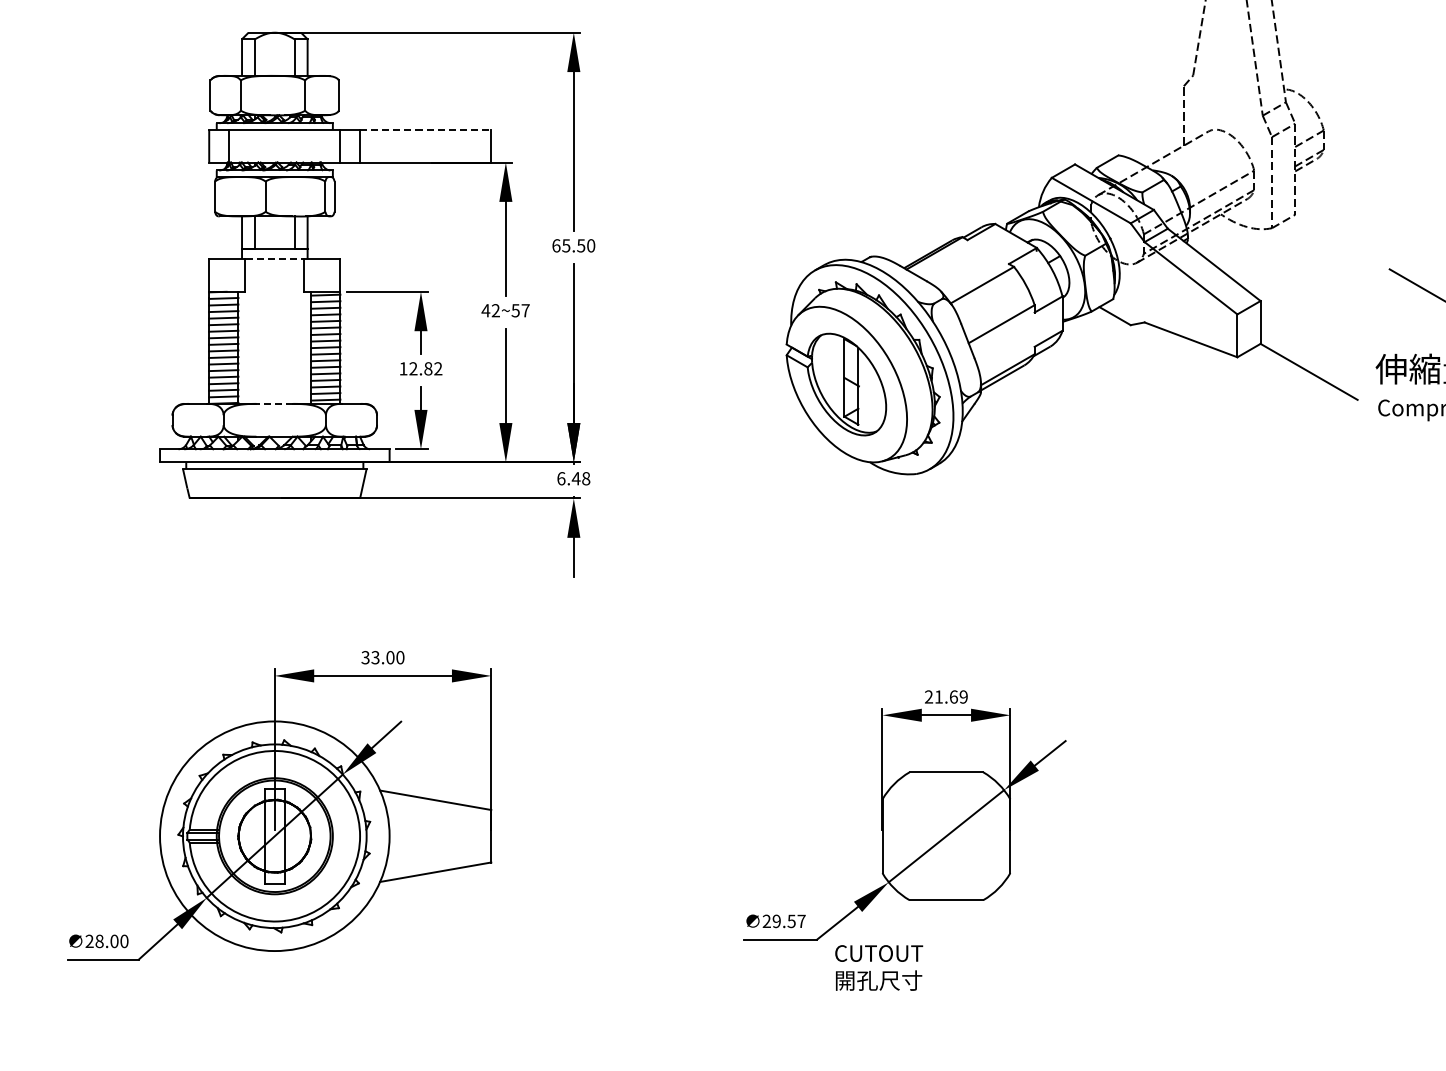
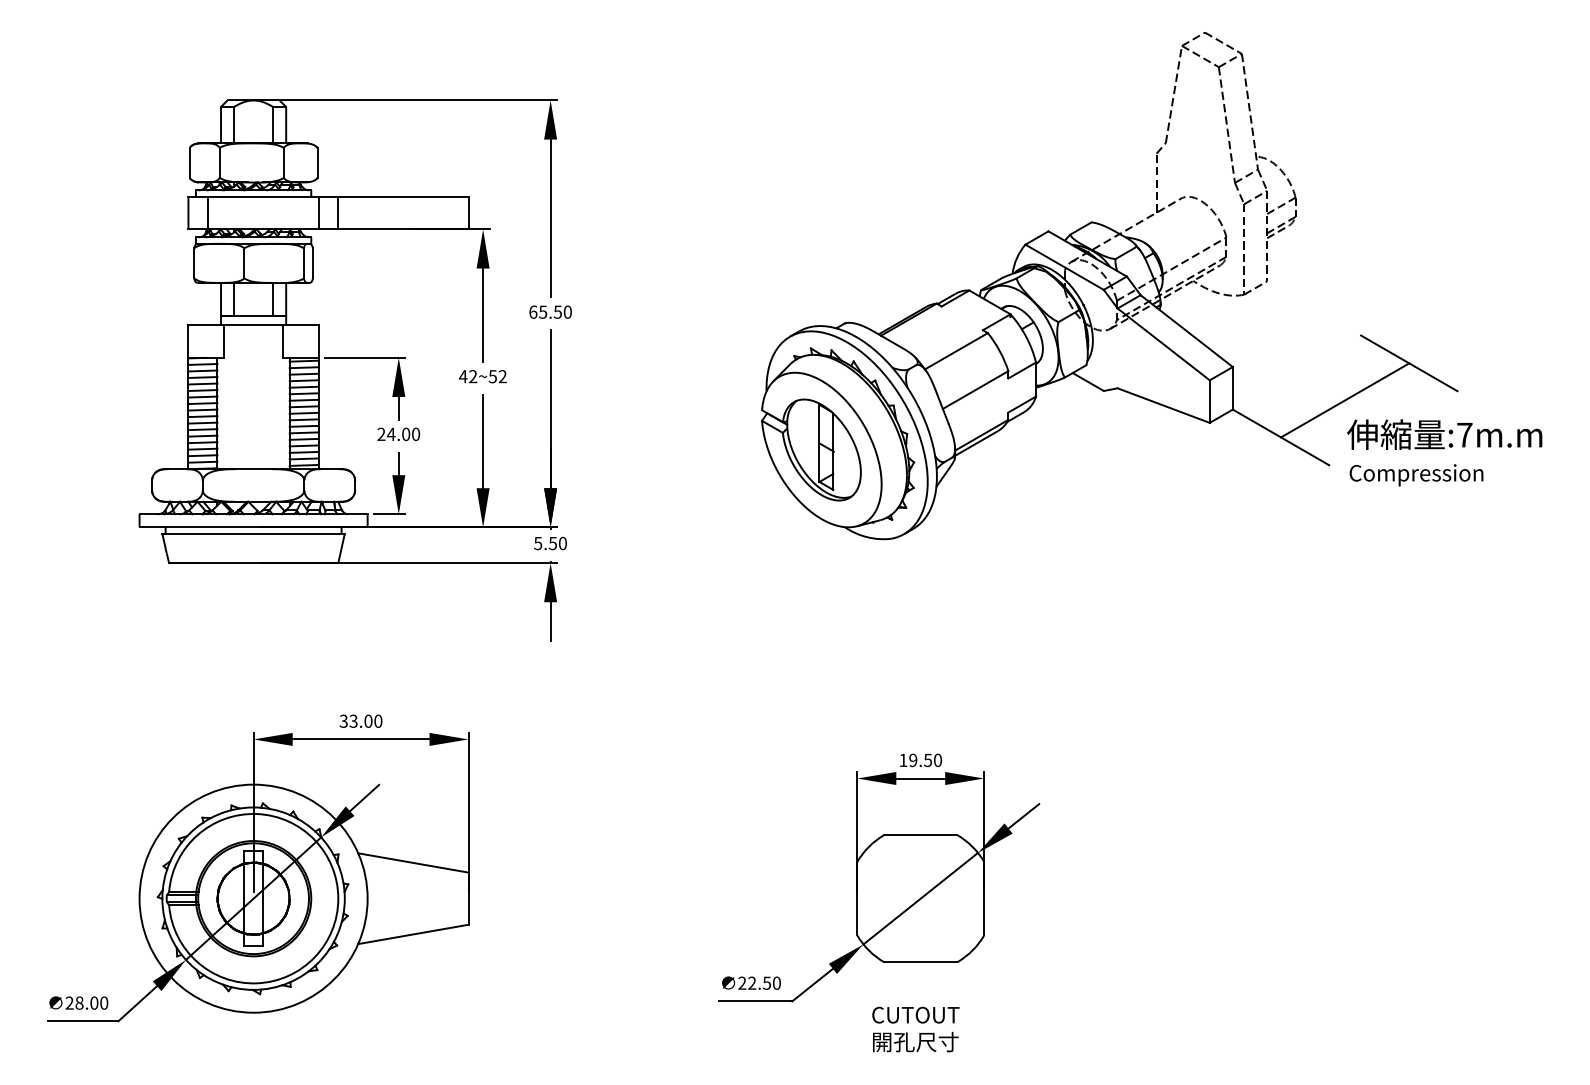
line: (425, 129) -> (403, 196), dashed -> solid
line: (275, 259) -> (254, 325), dashed -> solid
text: (525, 310) -> (502, 376), 42~57 -> 42~52
line: (1374, 334) -> (1345, 400), added
text: (420, 368) -> (398, 434), 12.82 -> 24.00
line: (274, 404) -> (253, 469), dashed -> solid
text: (573, 478) -> (550, 543), 6.48 -> 5.50
text: (946, 697) -> (920, 760), 21.69 -> 19.50
text: (789, 920) -> (764, 982), 29.57 -> 22.50
text: (878, 967) -> (915, 1029), moved

